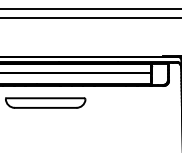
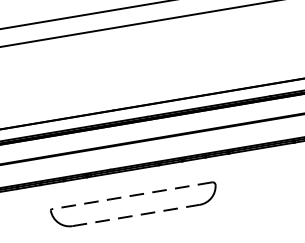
line: (45, 98) -> (132, 196), solid -> dashed
line: (45, 107) -> (135, 214), solid -> dashed

